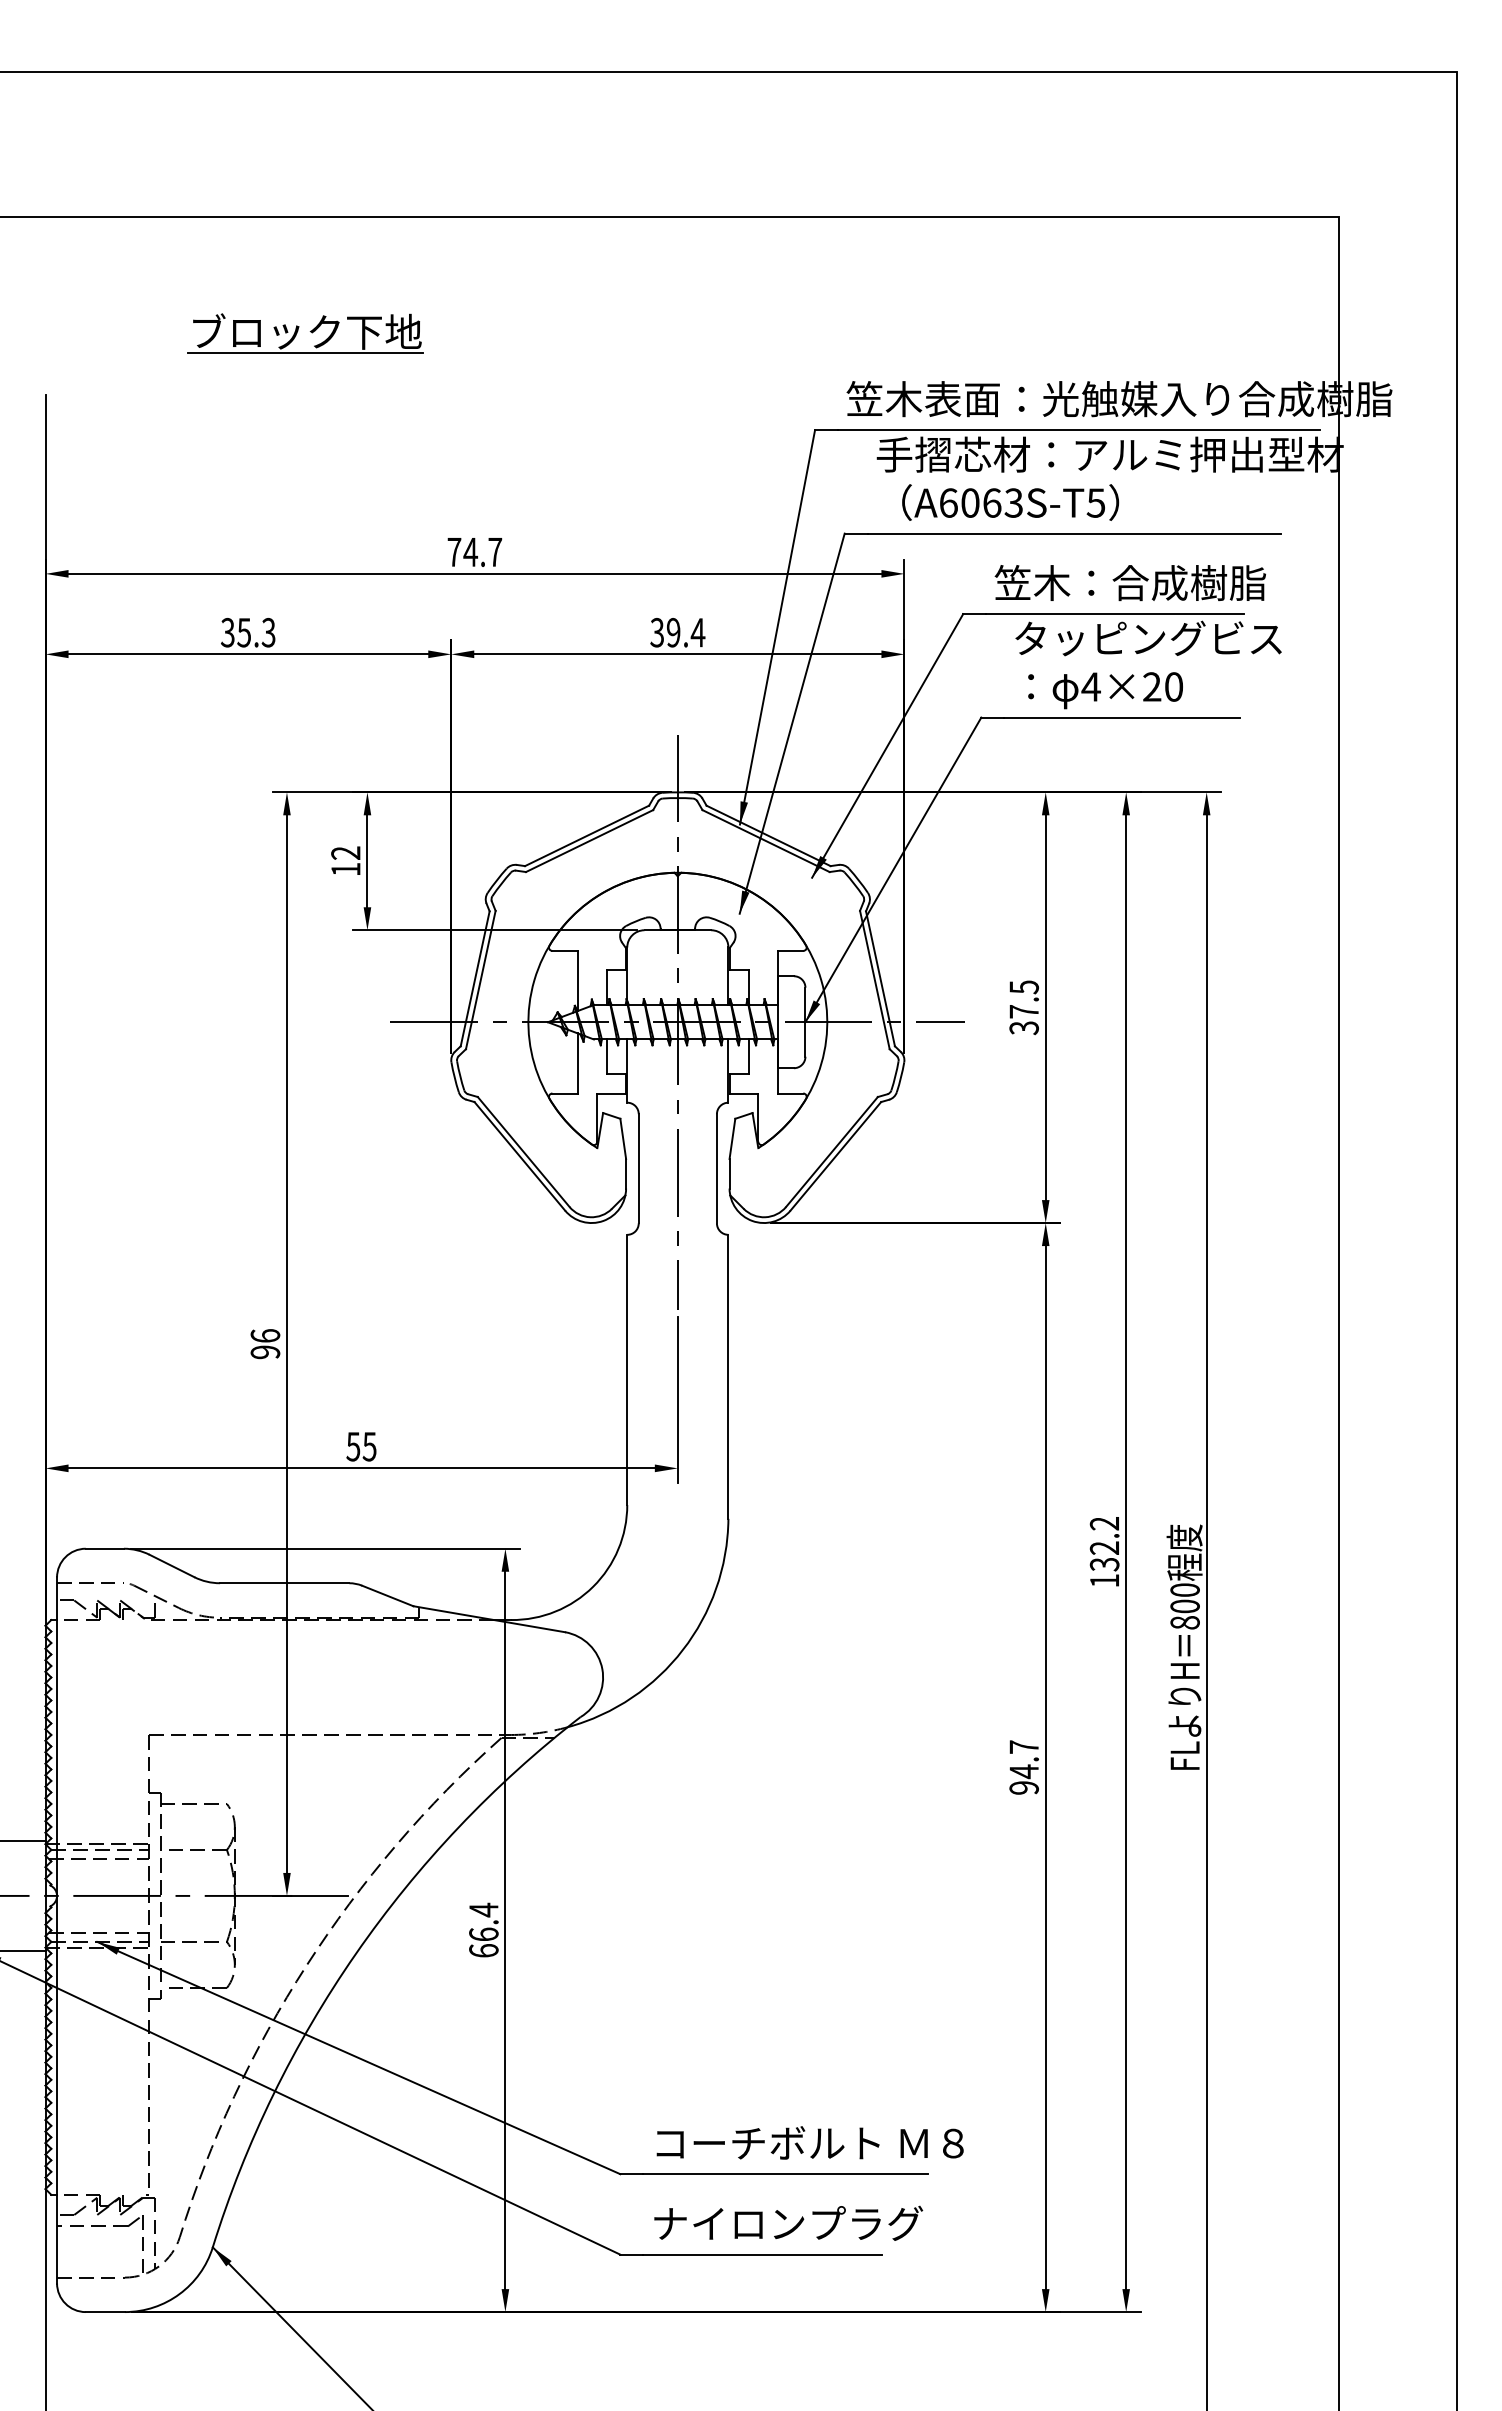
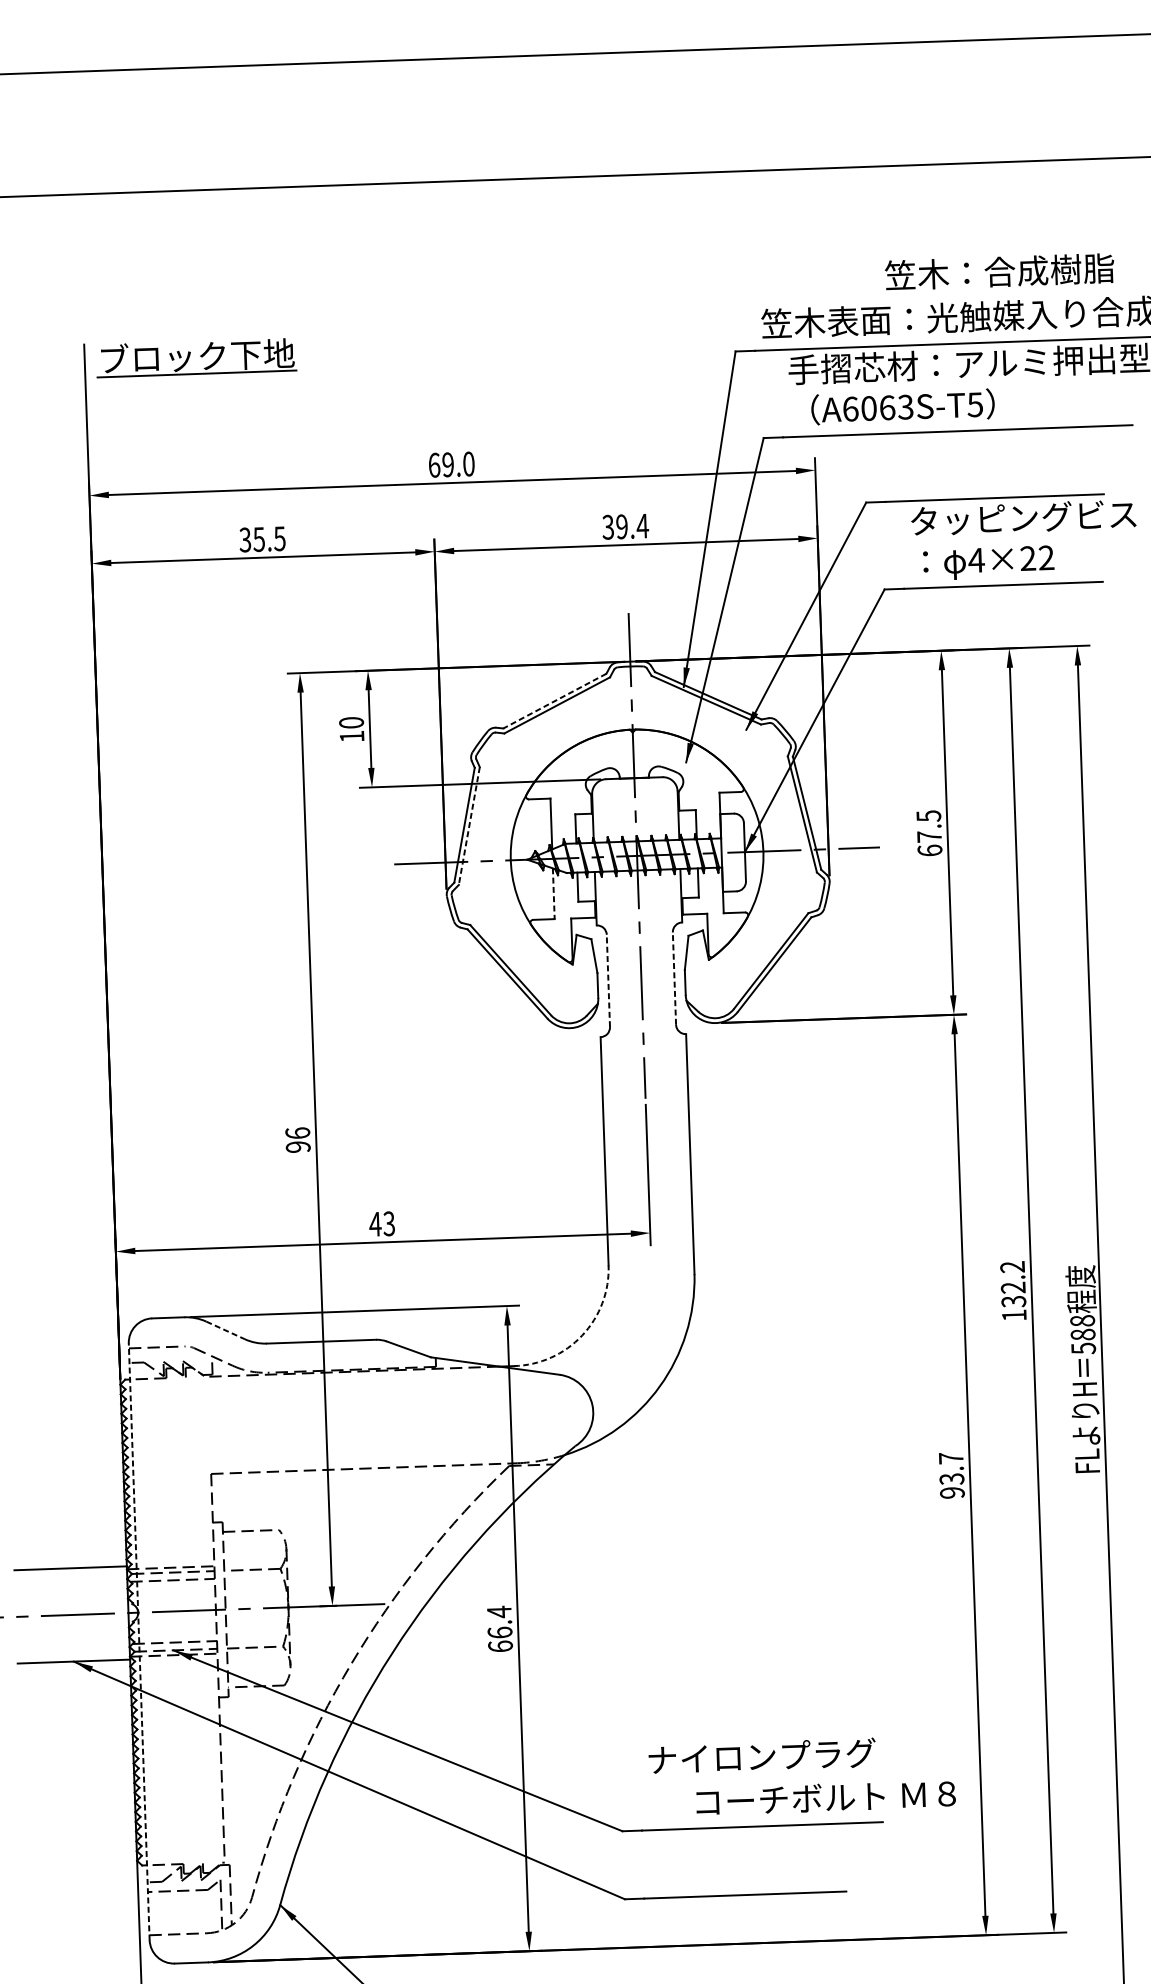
part: (305, 333) -> (196, 357), moved
text: (474, 552) -> (451, 464), 74.7 -> 69.0
text: (1129, 583) -> (998, 272), moved
text: (268, 632) -> (279, 538), 35.3 -> 35.5
text: (1173, 686) -> (1046, 557), 4×20 -> 4×22
line: (587, 835) -> (555, 700), solid -> dashed
text: (345, 852) -> (351, 722), 12 -> 10
line: (480, 980) -> (469, 826), solid -> dashed
text: (1023, 1028) -> (929, 851), 37.5 -> 67.5
line: (577, 1063) -> (553, 893), solid -> dashed
line: (638, 1168) -> (608, 980), solid -> dashed
line: (716, 1168) -> (674, 978), solid -> dashed
text: (361, 1446) -> (382, 1223), 55 -> 43
line: (172, 1565) -> (226, 1330), solid -> dashed
arc: (593, 1586) -> (582, 1335), solid -> dashed
text: (1184, 1606) -> (1082, 1334), 800 -> 588
text: (1023, 1771) -> (951, 1479), 94.7 -> 93.7
line: (57, 1930) -> (139, 1641), solid -> dashed
text: (809, 2142) -> (825, 1797), moved
text: (788, 2222) -> (762, 1755), moved

